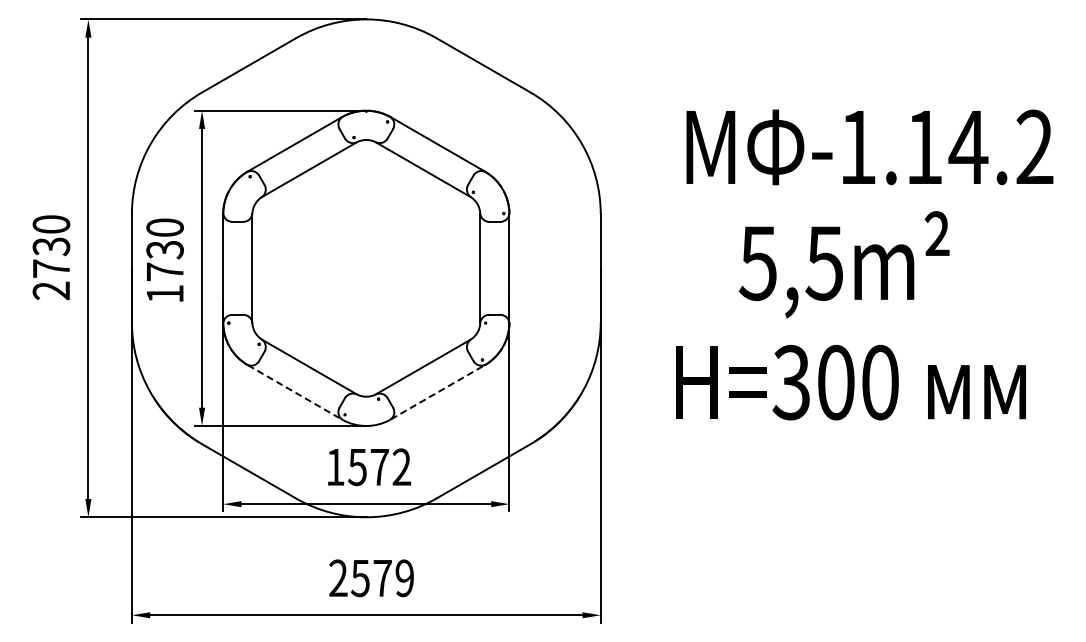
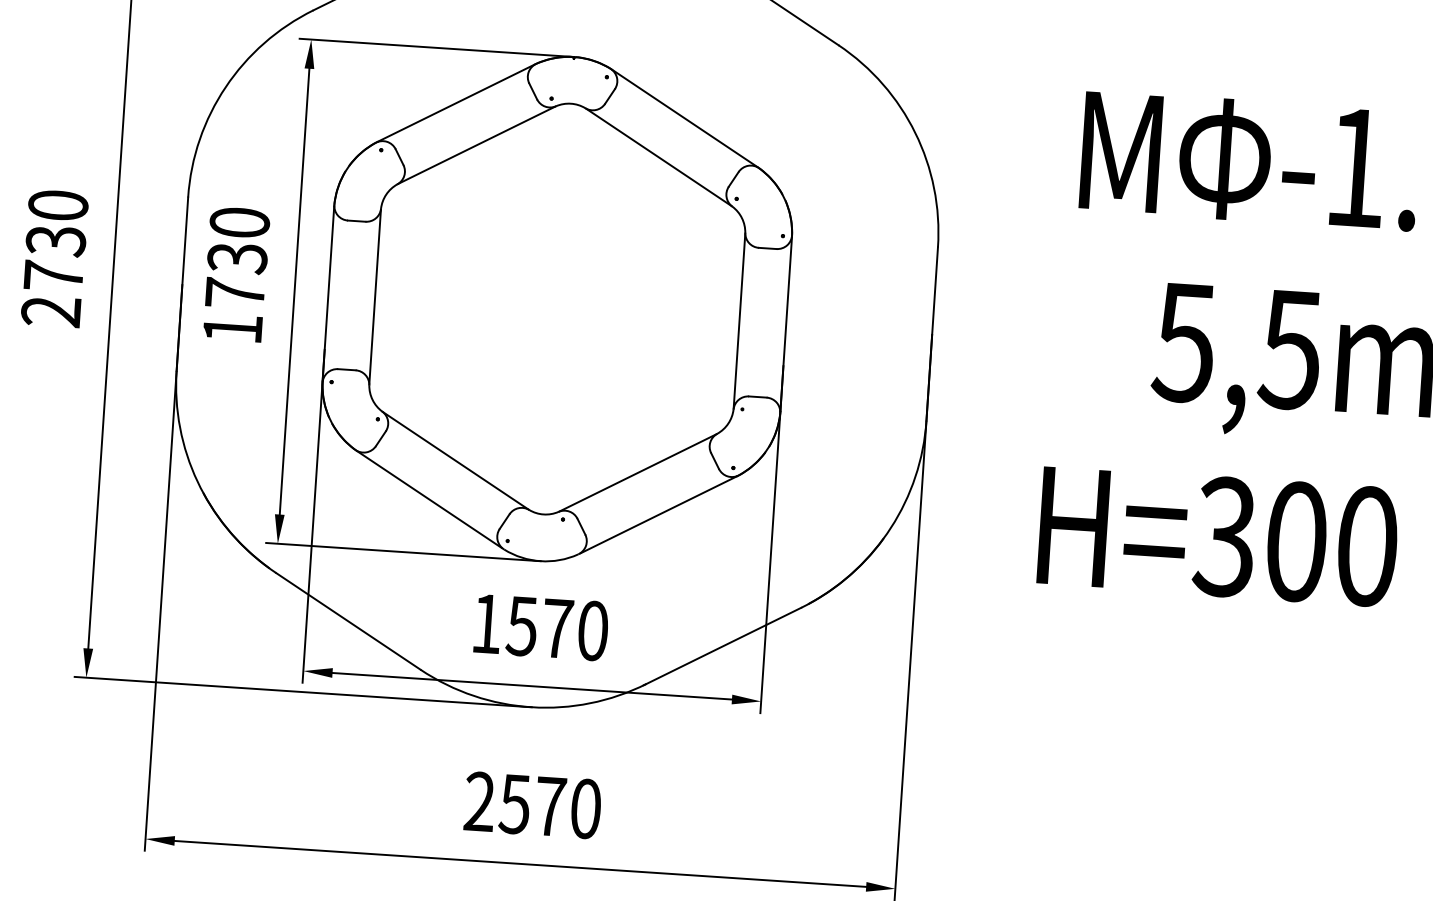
line: (295, 392) -> (430, 500), dashed -> solid
line: (438, 392) -> (659, 515), dashed -> solid
text: (401, 467) -> (592, 631), 1572 -> 1570
text: (404, 578) -> (585, 809), 2579 -> 2570

